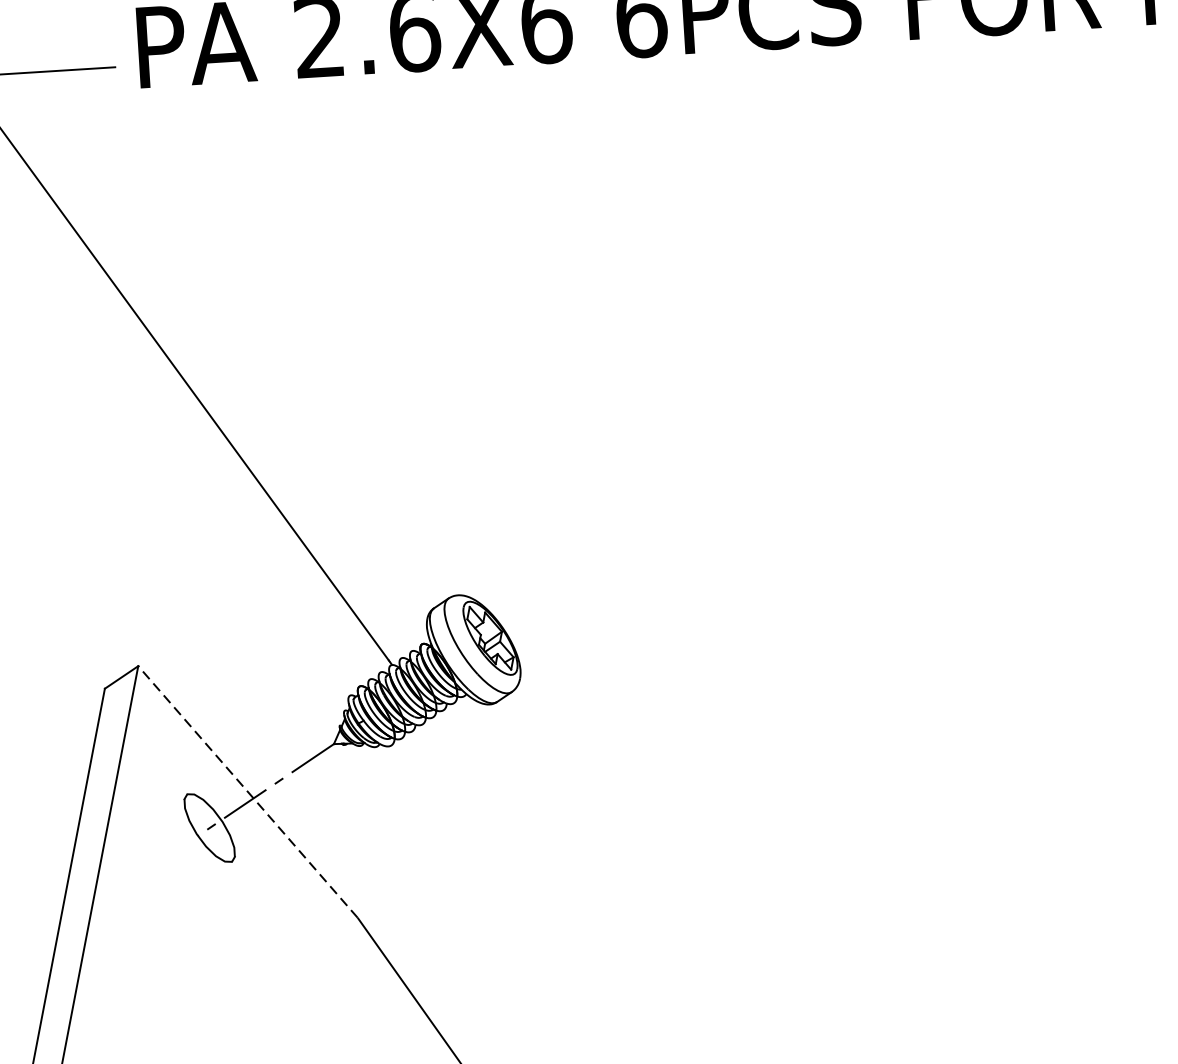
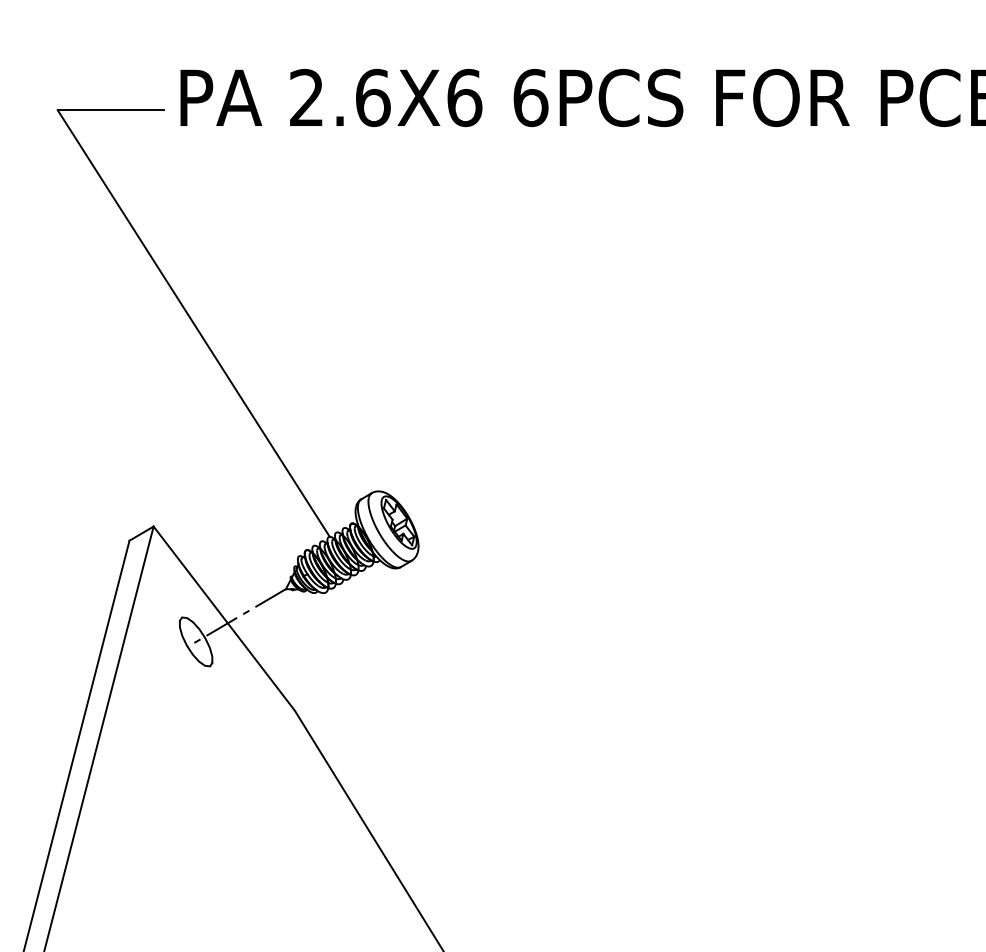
line: (248, 791) -> (224, 618), dashed -> solid

